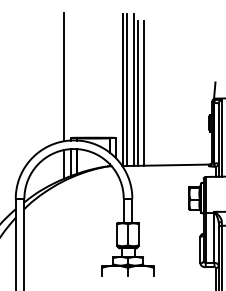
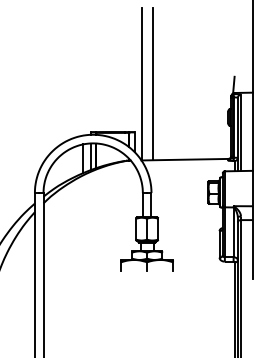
line: (64, 77) -> (83, 71), removed
line: (127, 90) -> (146, 84), removed
line: (137, 93) -> (156, 87), removed
line: (144, 93) -> (163, 87), removed

